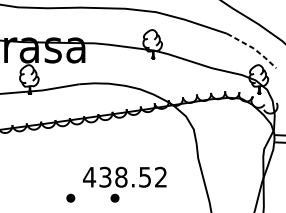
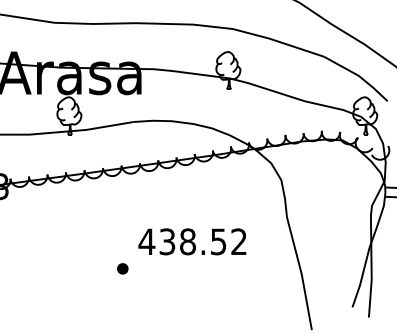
line: (253, 48) -> (358, 75), dashed -> solid
part: (114, 197) -> (179, 268), removed

